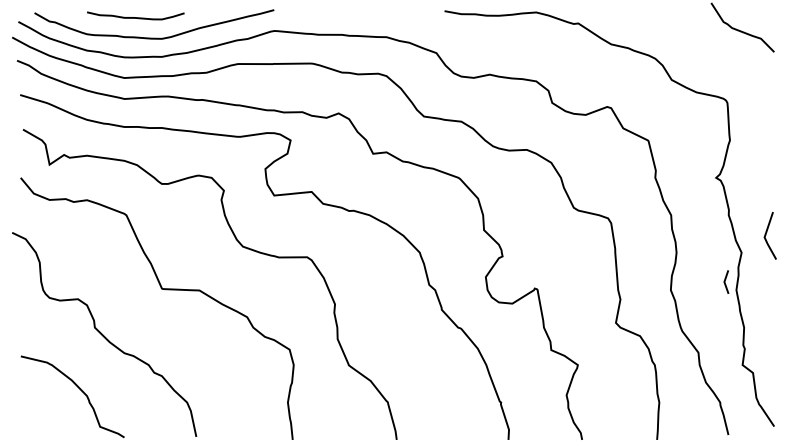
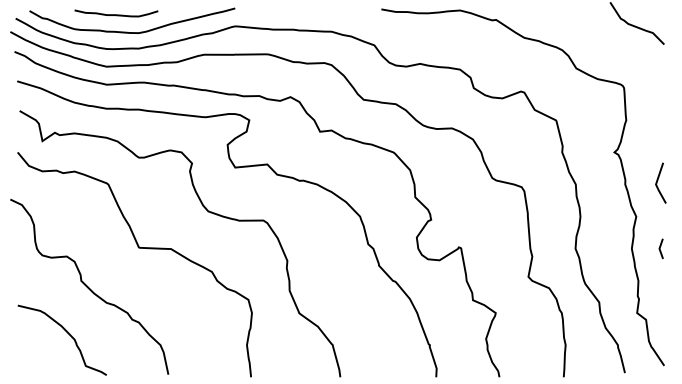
line: (767, 232) -> (658, 180), moved
line: (725, 281) -> (660, 248), moved

